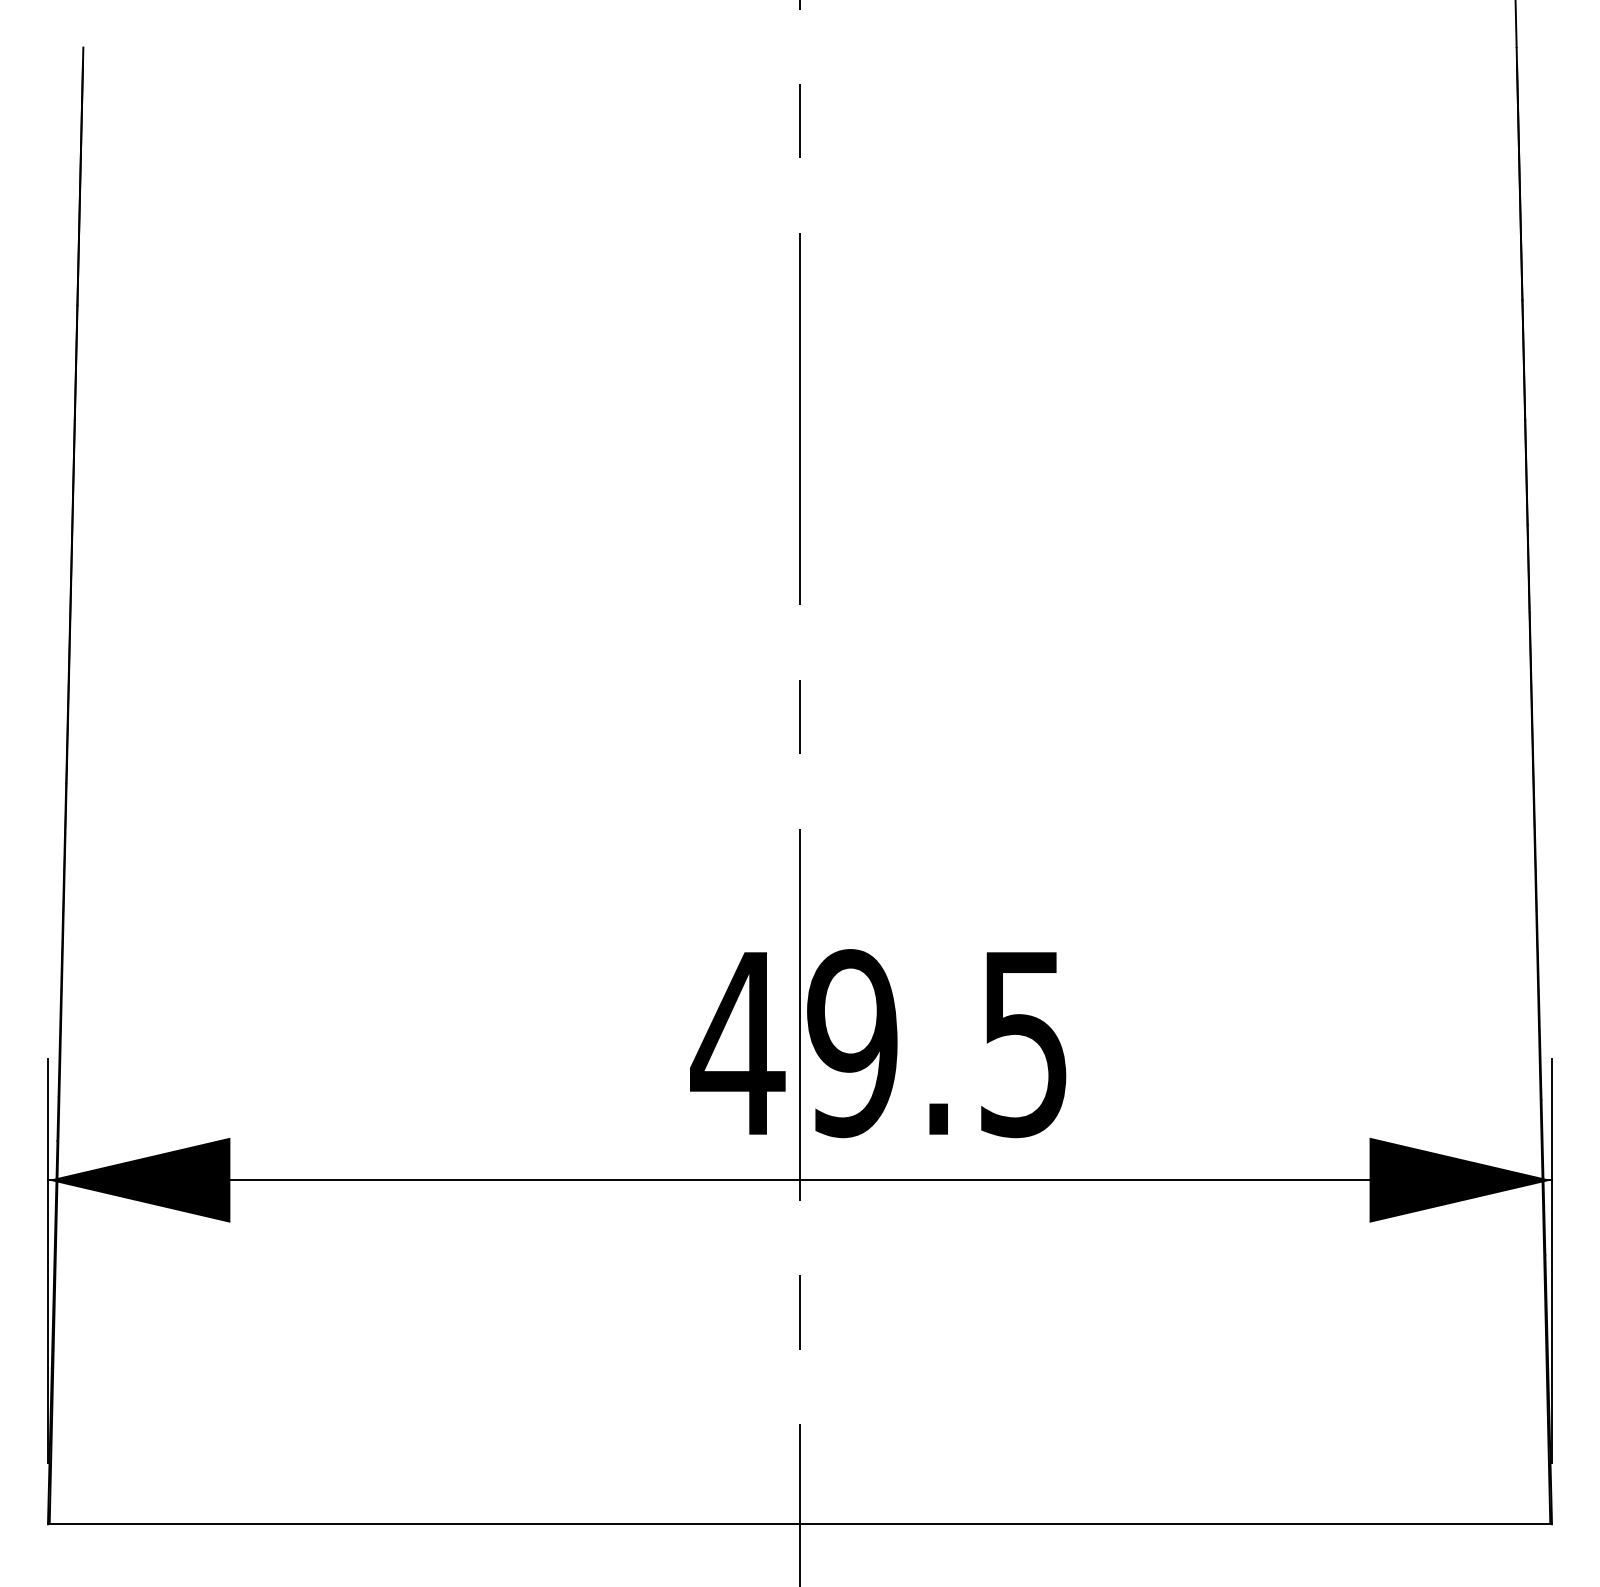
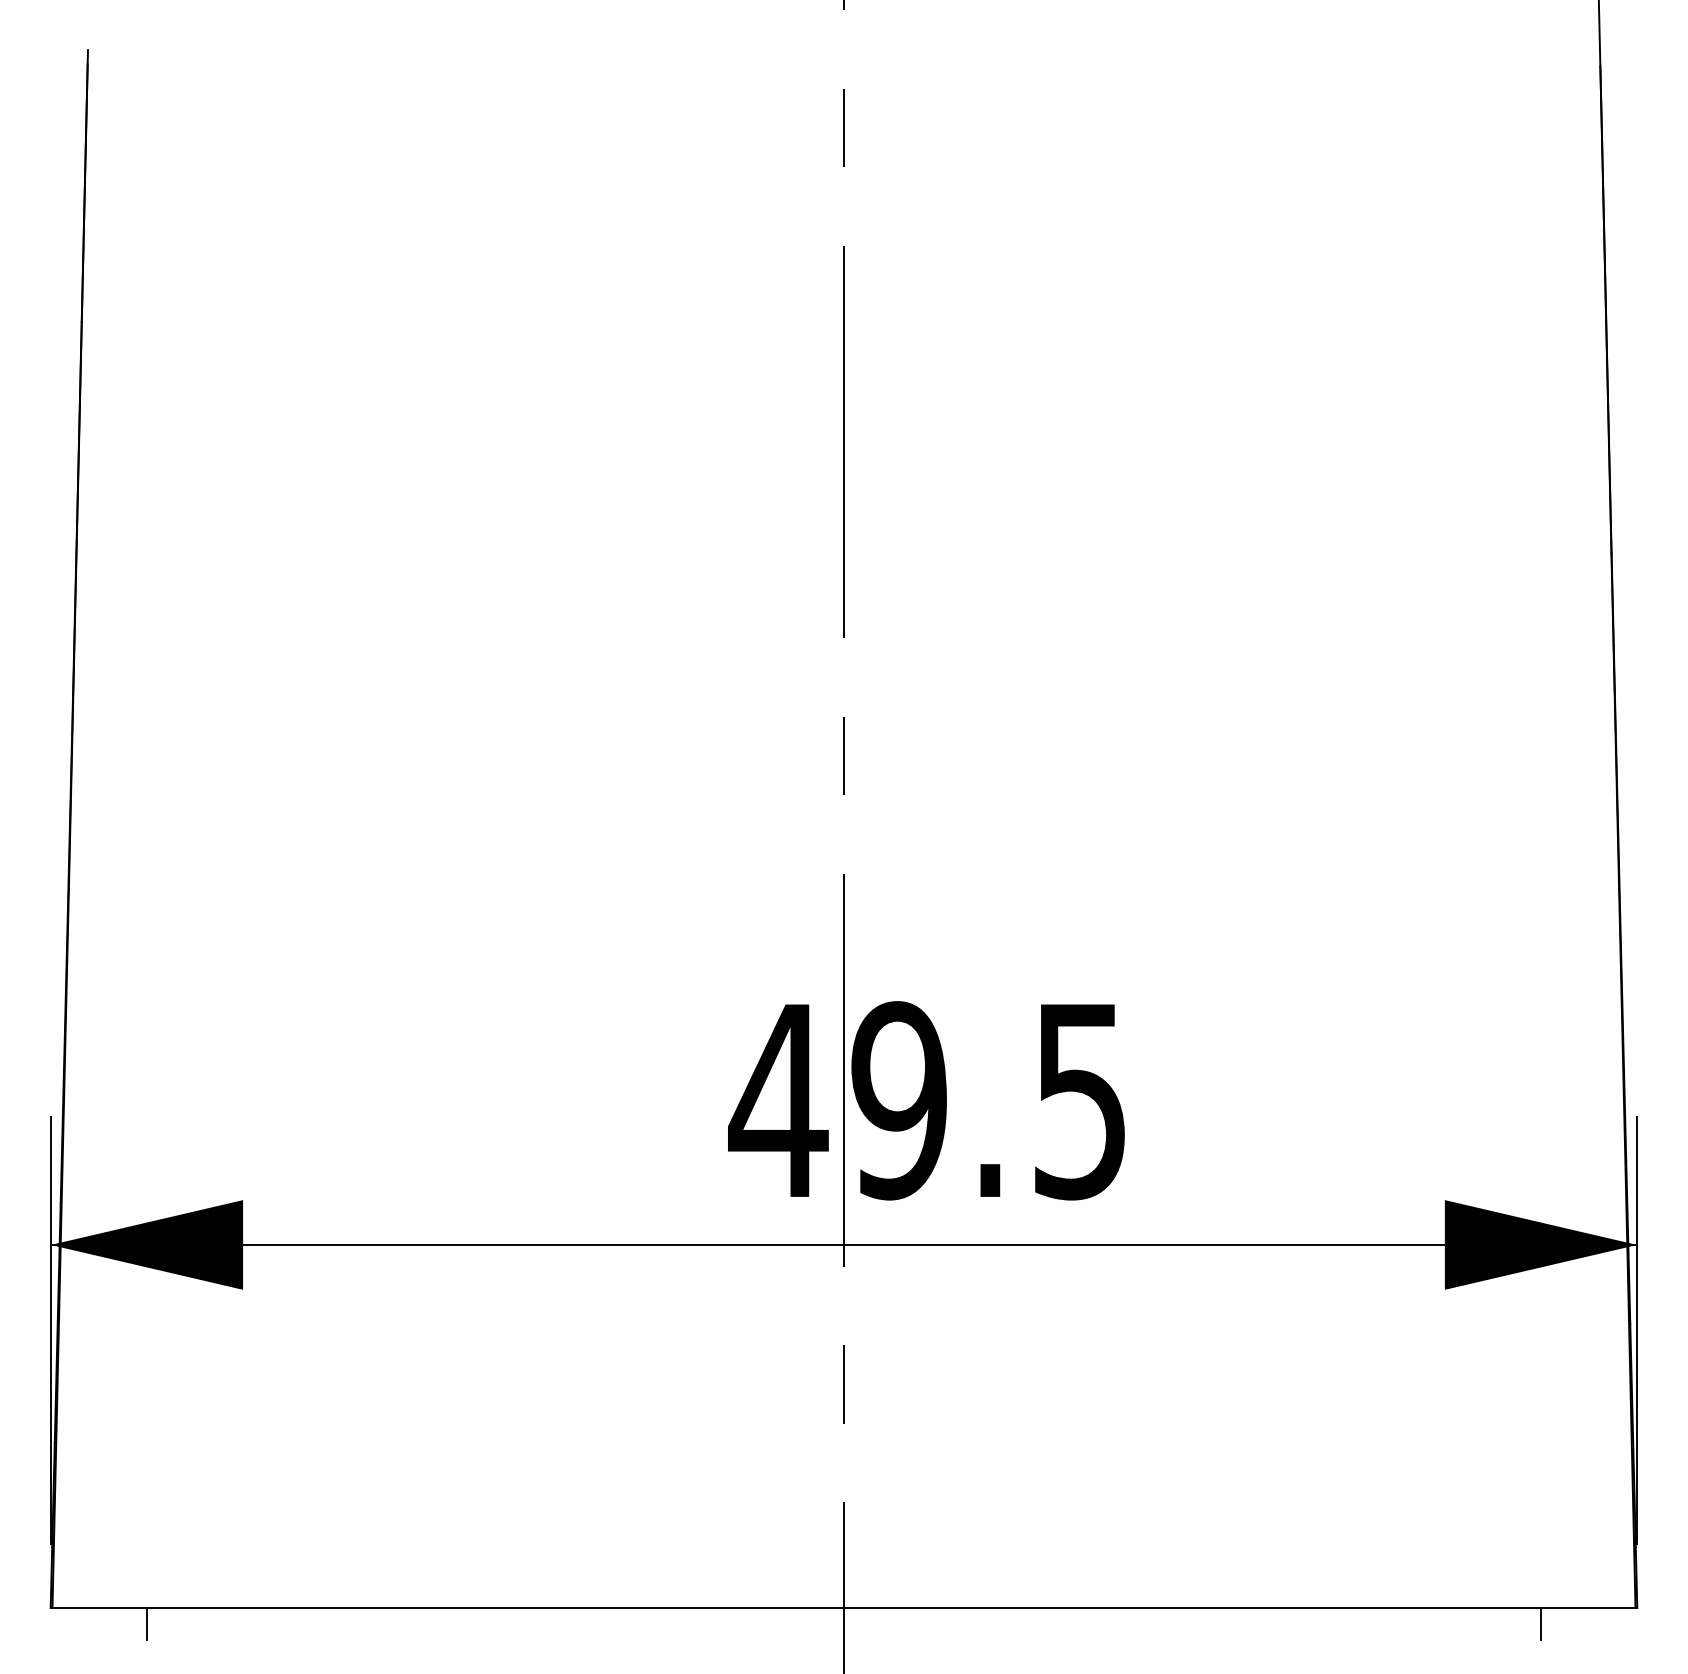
line: (139, 1539) -> (147, 1623), added
line: (1460, 1539) -> (1540, 1623), added

